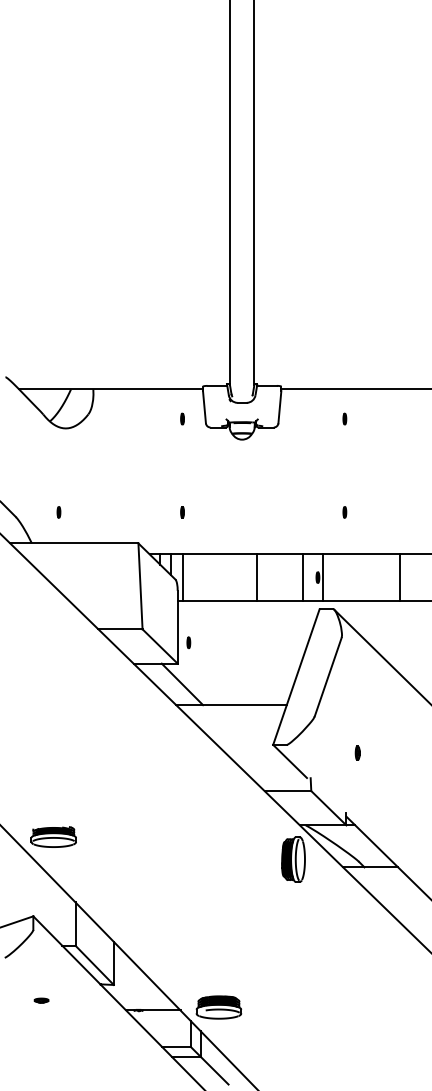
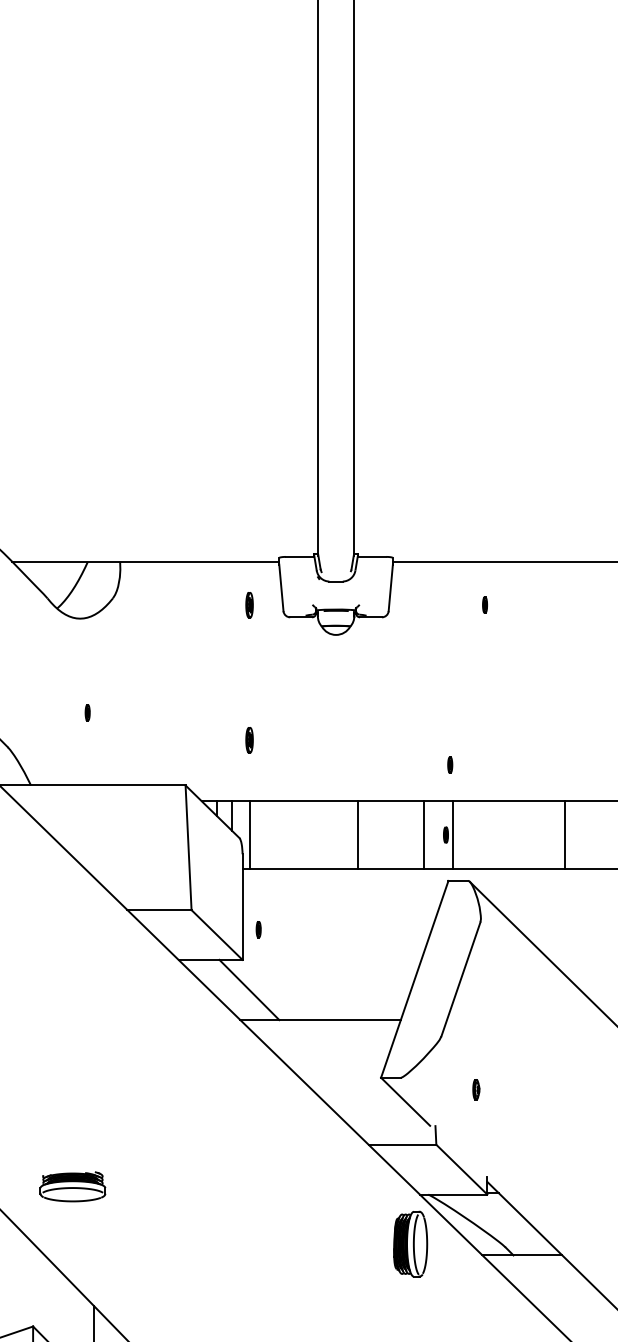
part: (182, 418) -> (249, 604), size x1.6
part: (58, 512) -> (87, 713), moved
part: (182, 512) -> (249, 740), size x1.6
part: (344, 512) -> (449, 765), moved
part: (357, 752) -> (475, 1088), moved
part: (53, 836) -> (72, 1186), moved

